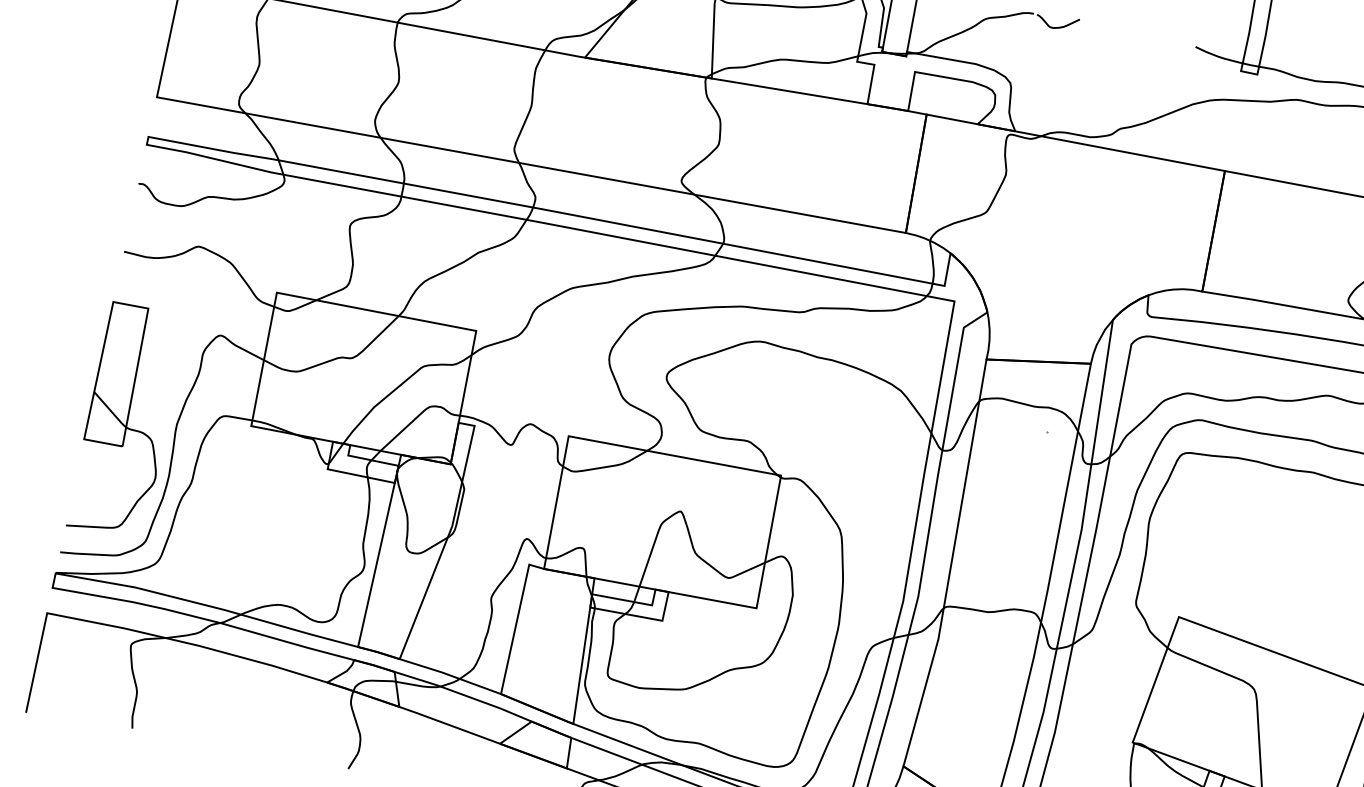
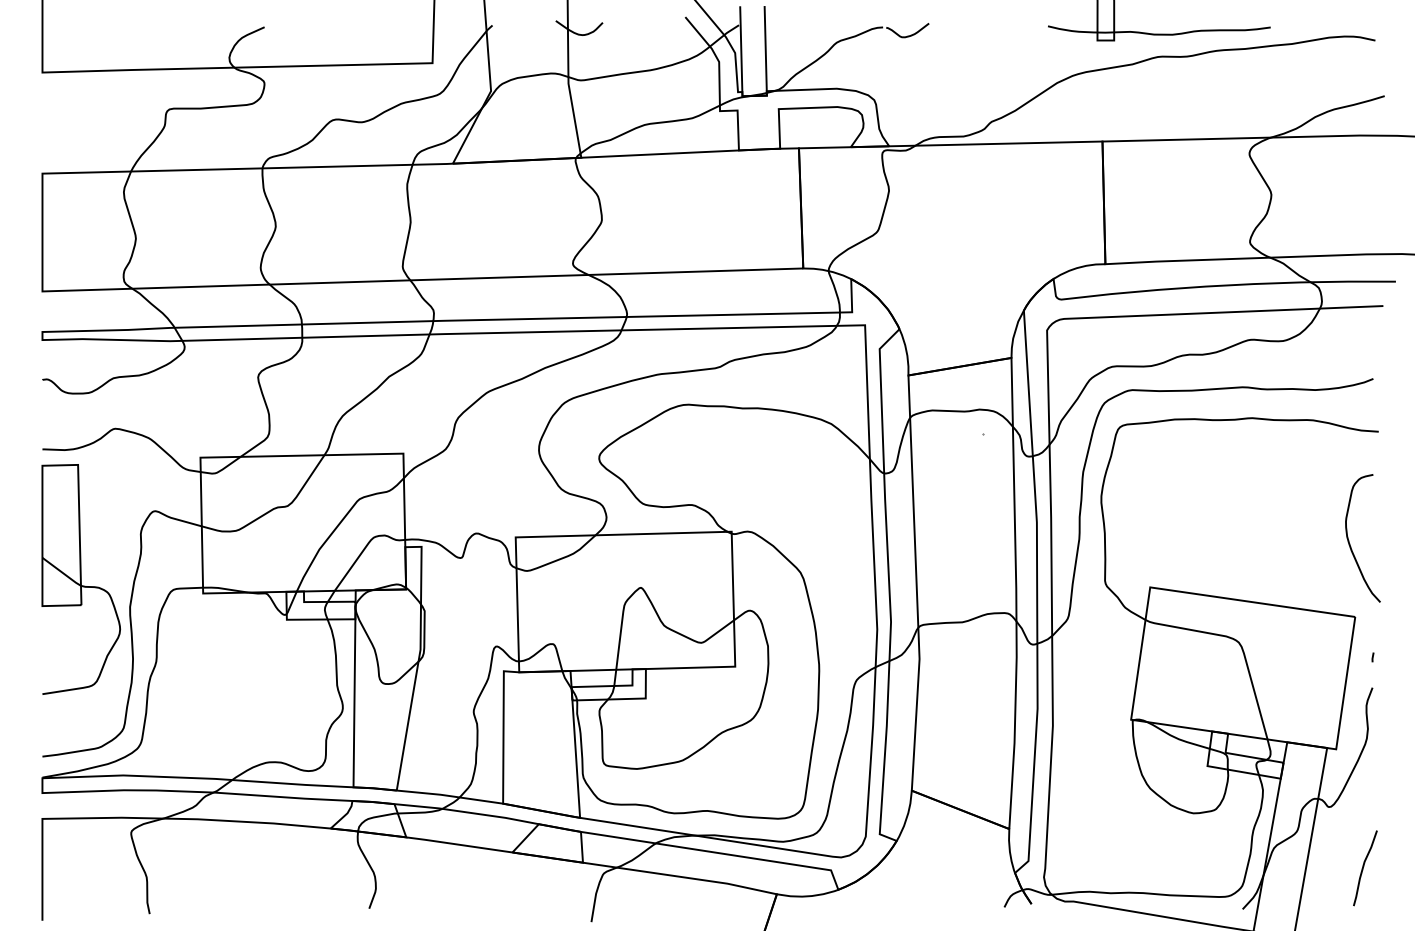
part: (127, 421) -> (81, 579), moved

